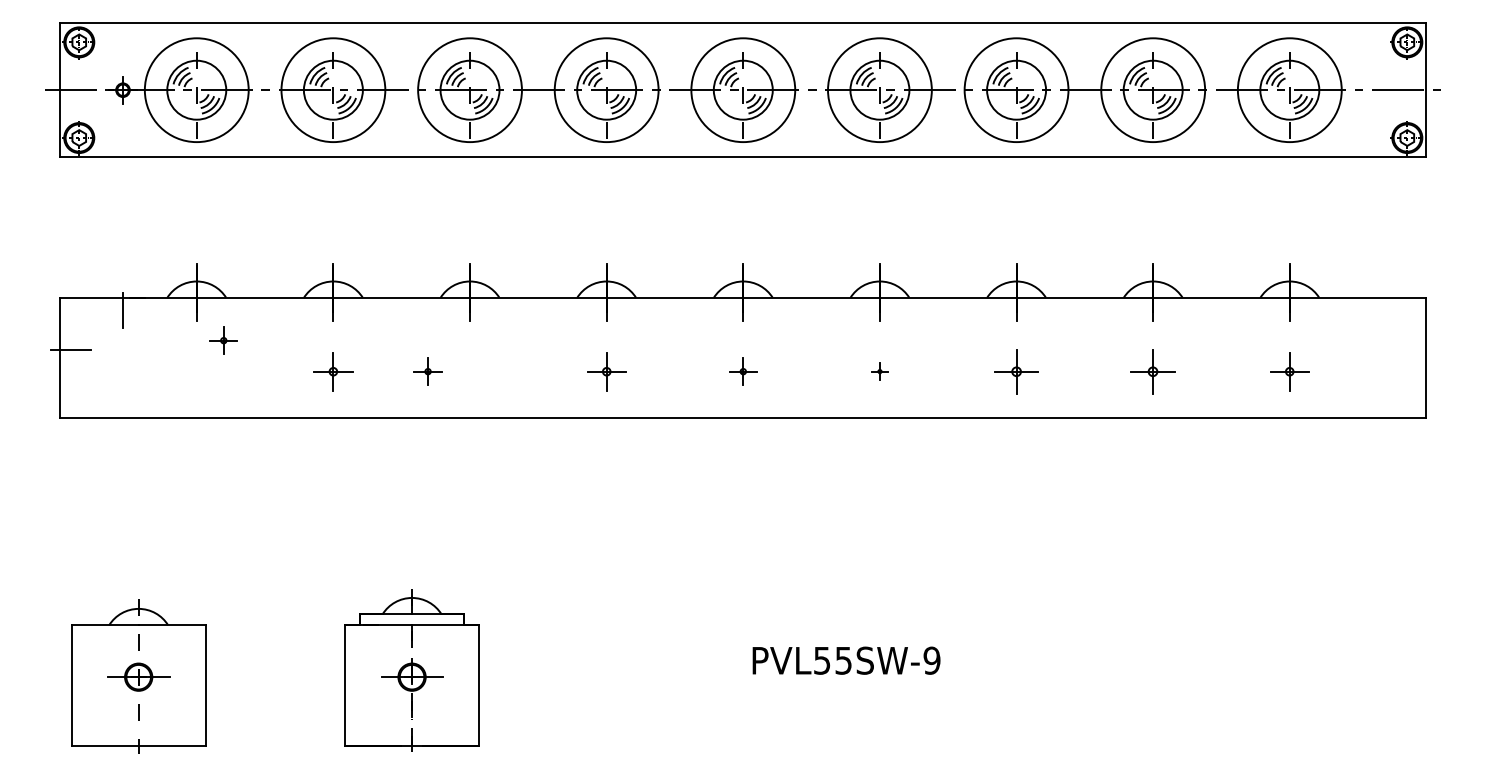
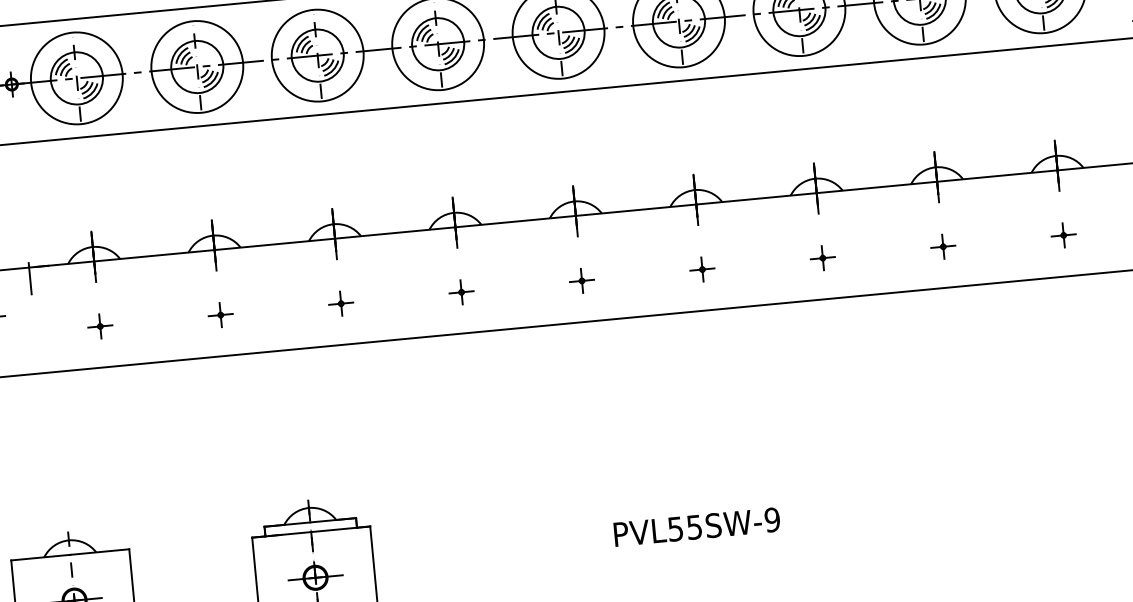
part: (223, 340) -> (100, 326), moved
part: (333, 371) -> (220, 314), size x0.71
part: (427, 371) -> (340, 303), moved
part: (606, 371) -> (461, 292), size x0.71
part: (879, 371) -> (702, 269), size x1.67
part: (1016, 371) -> (822, 258), size x0.62
part: (1153, 371) -> (943, 246), size x0.62
part: (1289, 371) -> (1063, 235), size x0.71

